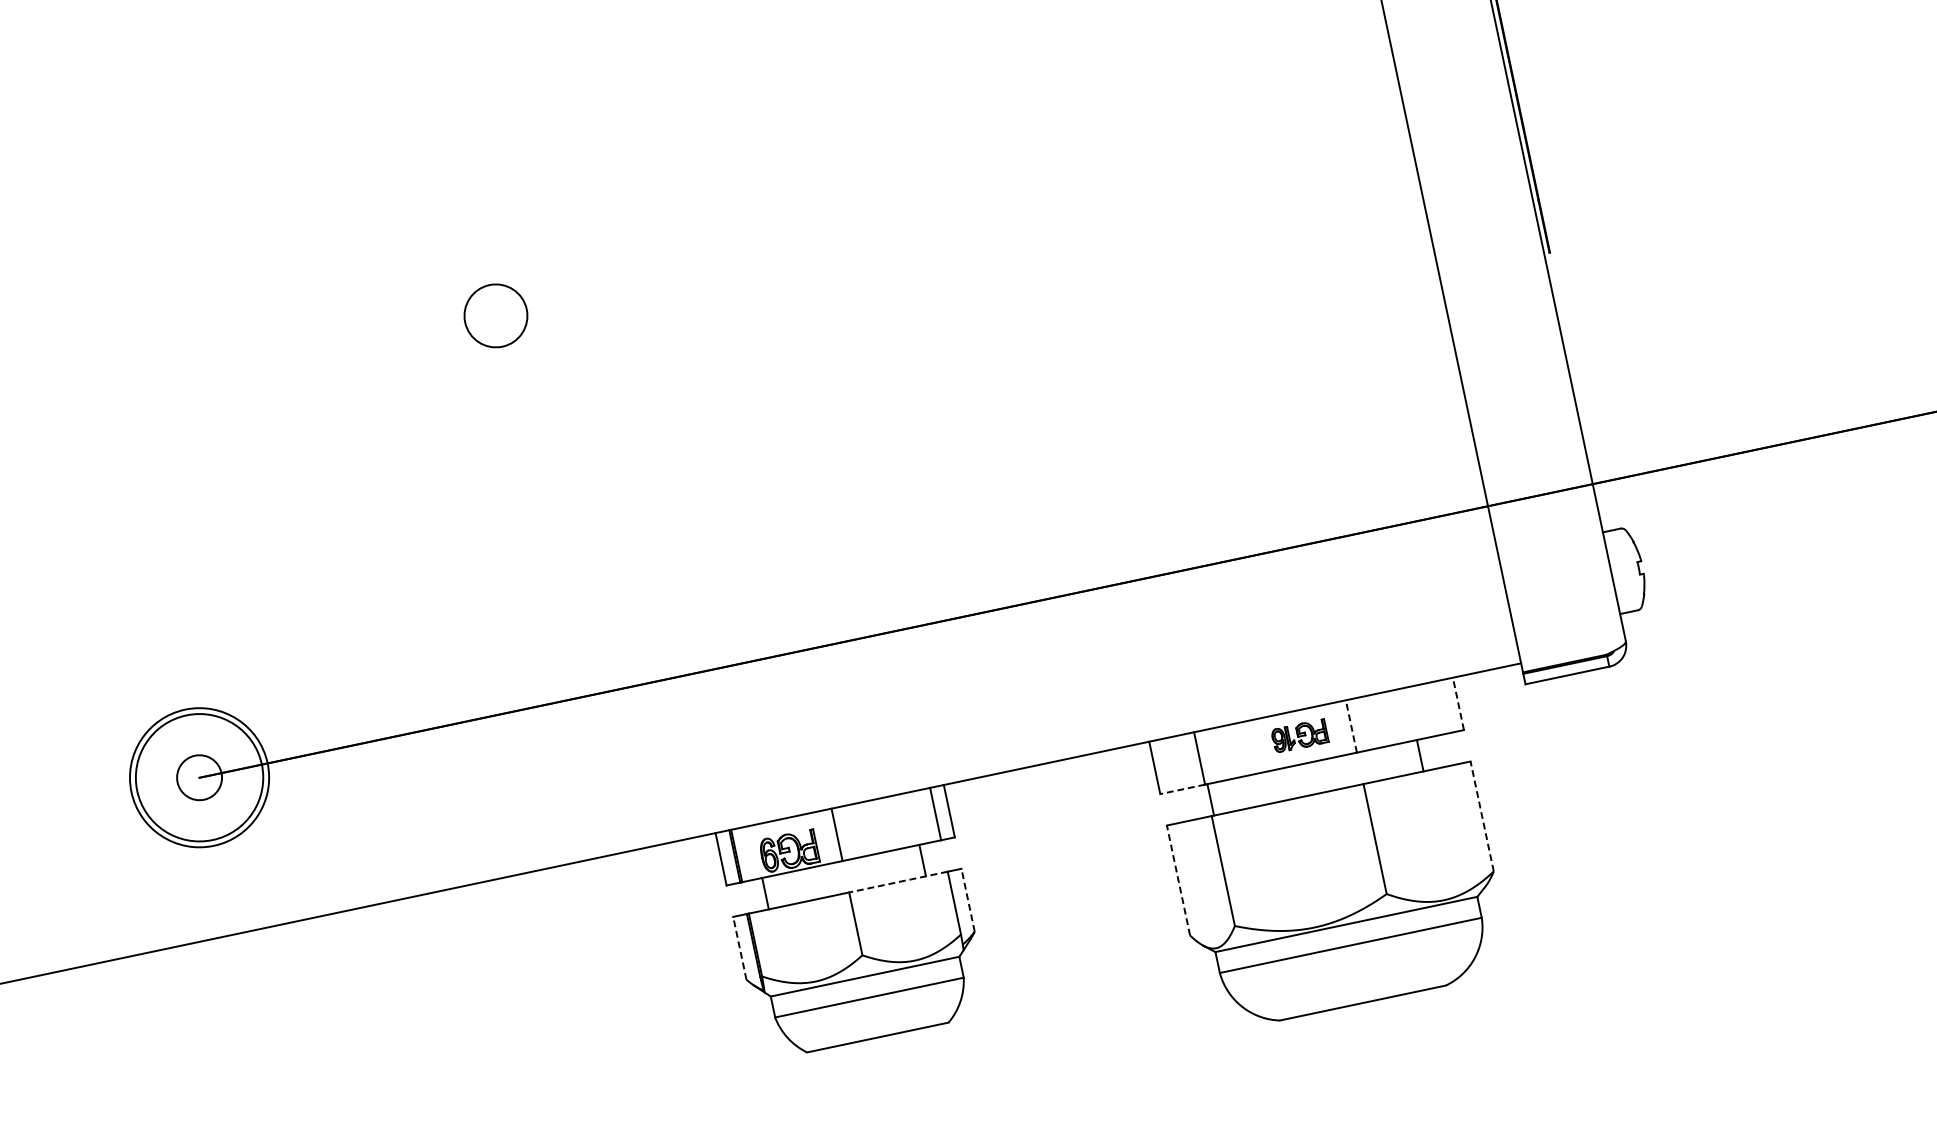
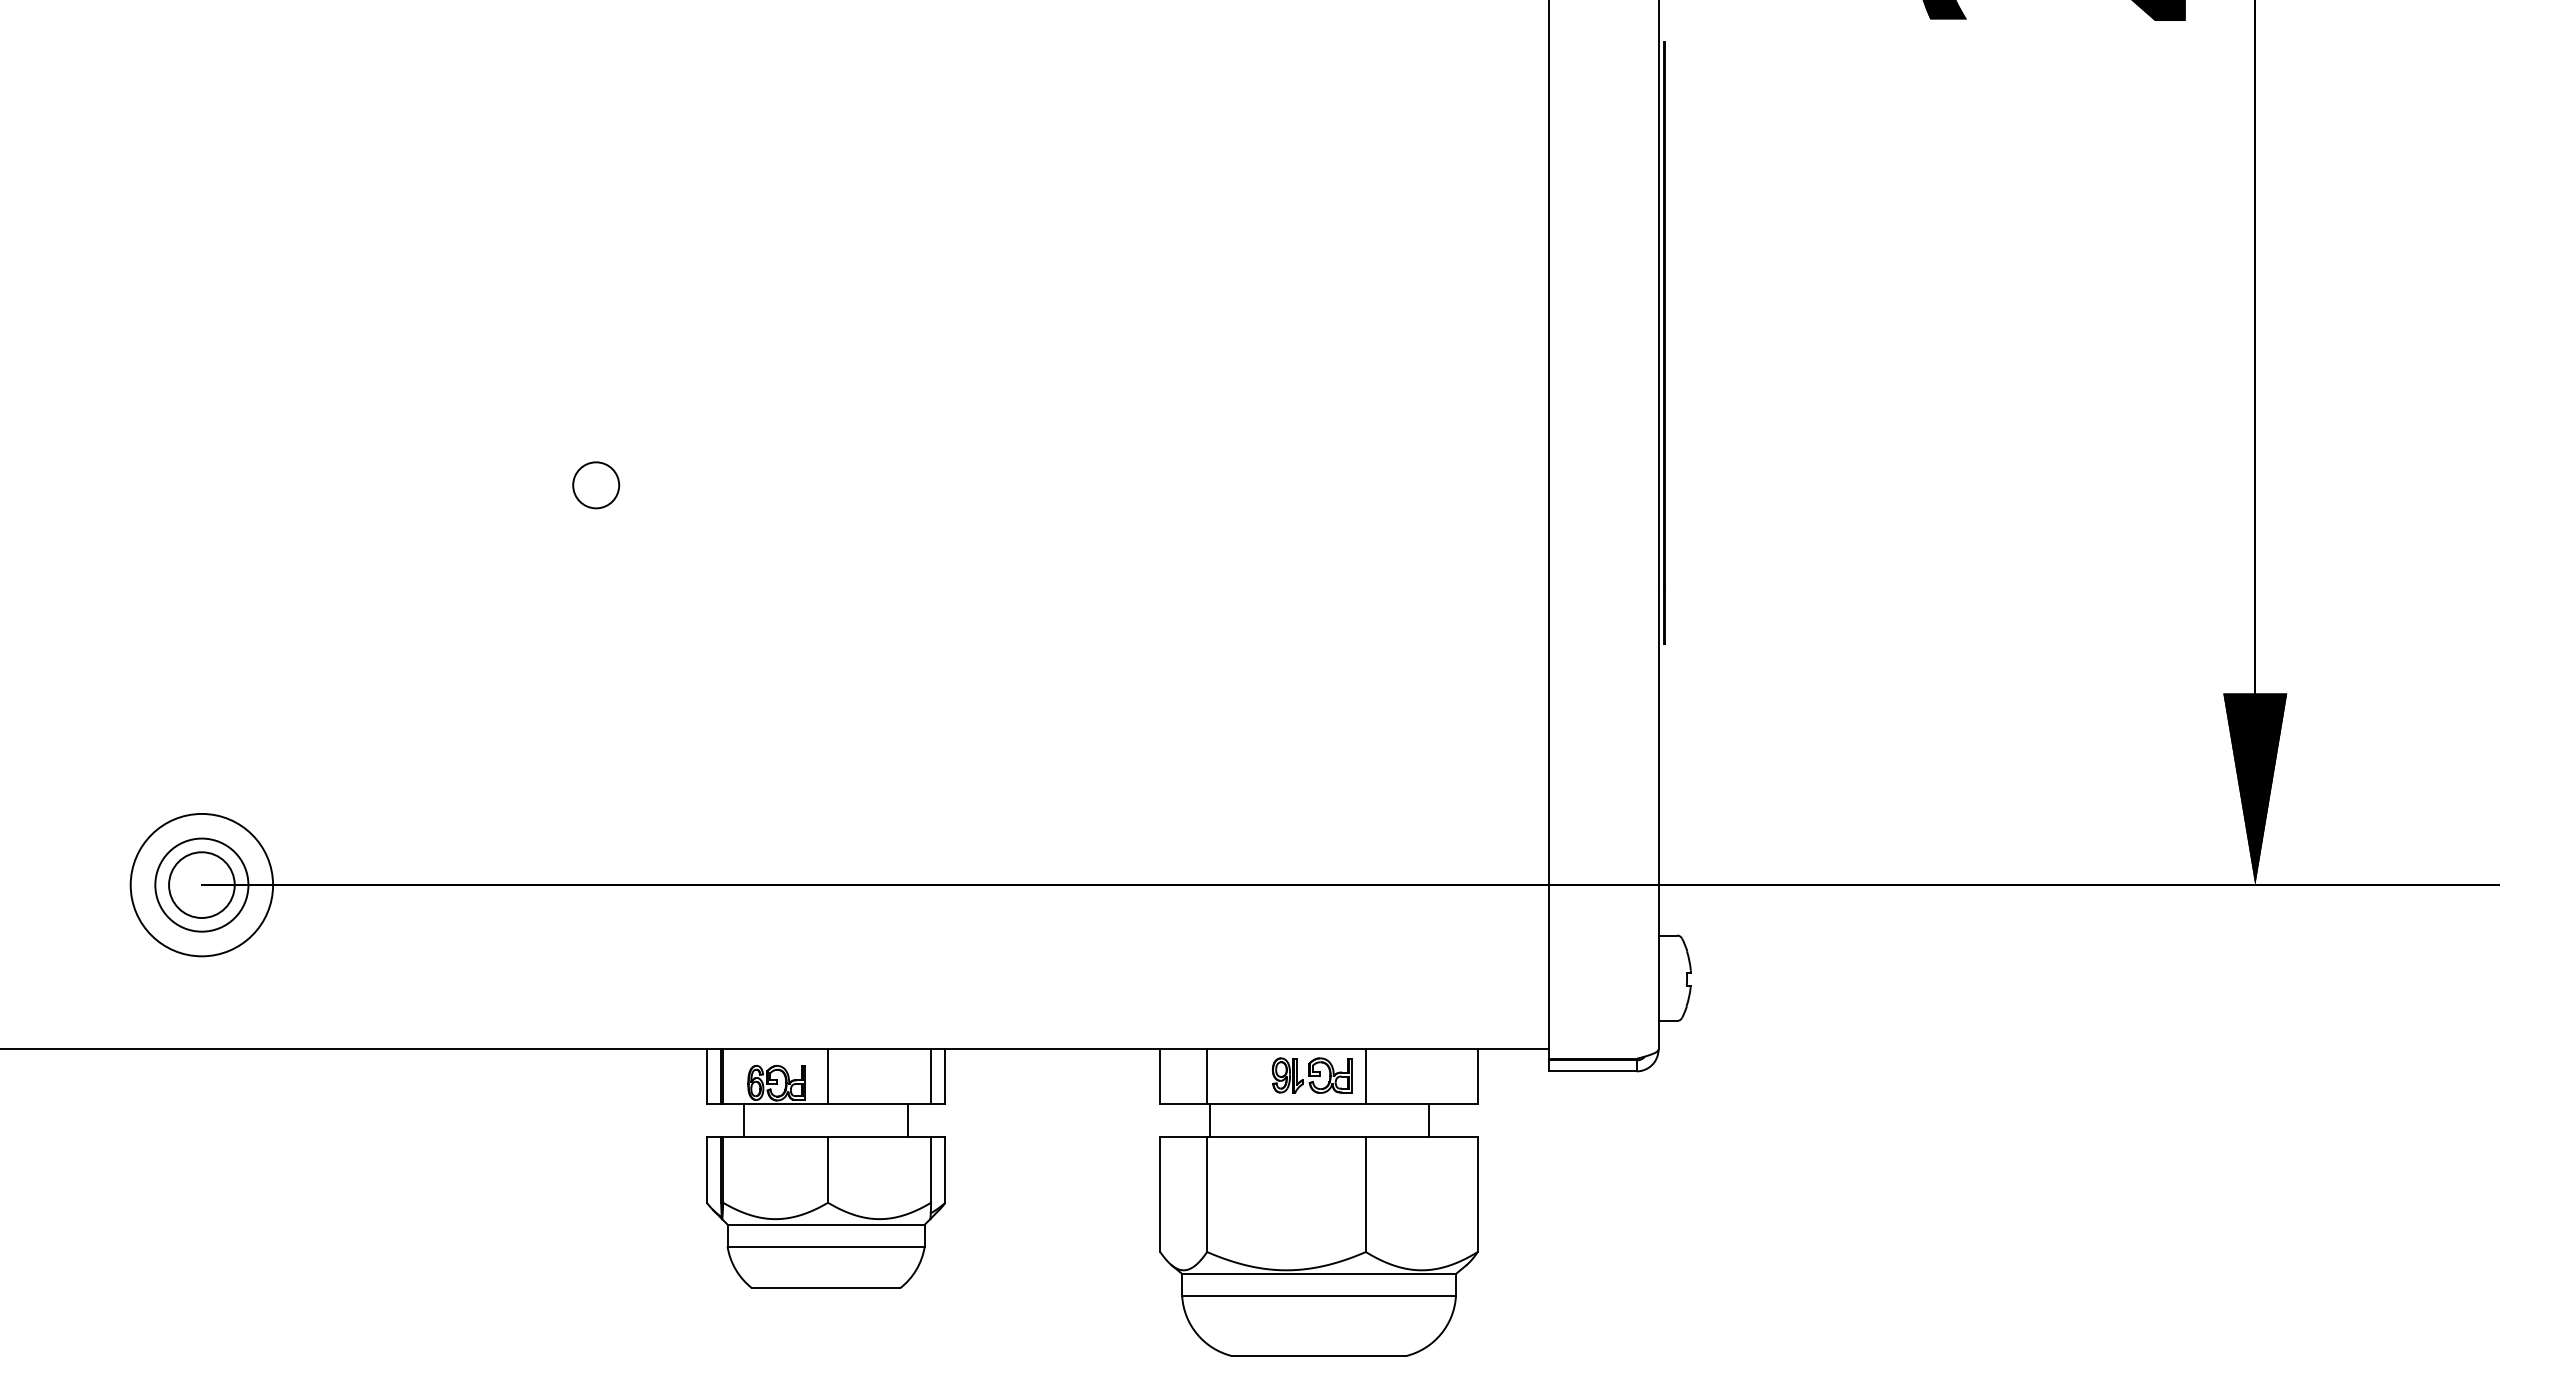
circle: (496, 316) -> (596, 485), size x0.71
line: (1458, 703) -> (1477, 1076), dashed -> solid
line: (1350, 726) -> (1365, 1076), dashed -> solid
part: (1300, 735) -> (1312, 1075), size x1.43
circle: (199, 777) -> (201, 884), size x0.71
circle: (199, 777) -> (201, 884), size x1.43
line: (1182, 789) -> (1183, 1104), dashed -> solid
line: (1481, 816) -> (1477, 1194), dashed -> solid
line: (1178, 880) -> (1160, 1194), dashed -> solid
line: (898, 882) -> (879, 1137), dashed -> solid
line: (968, 899) -> (945, 1169), dashed -> solid
line: (739, 948) -> (706, 1169), dashed -> solid

